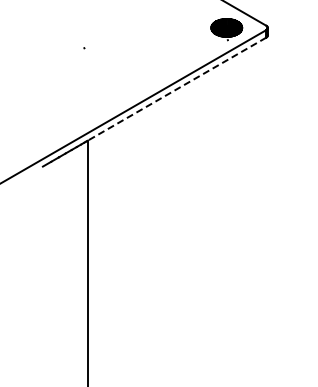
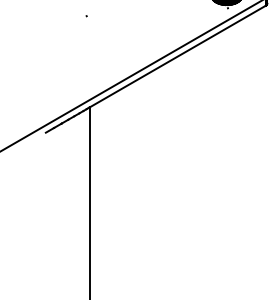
line: (176, 89) -> (177, 56), dashed -> solid

